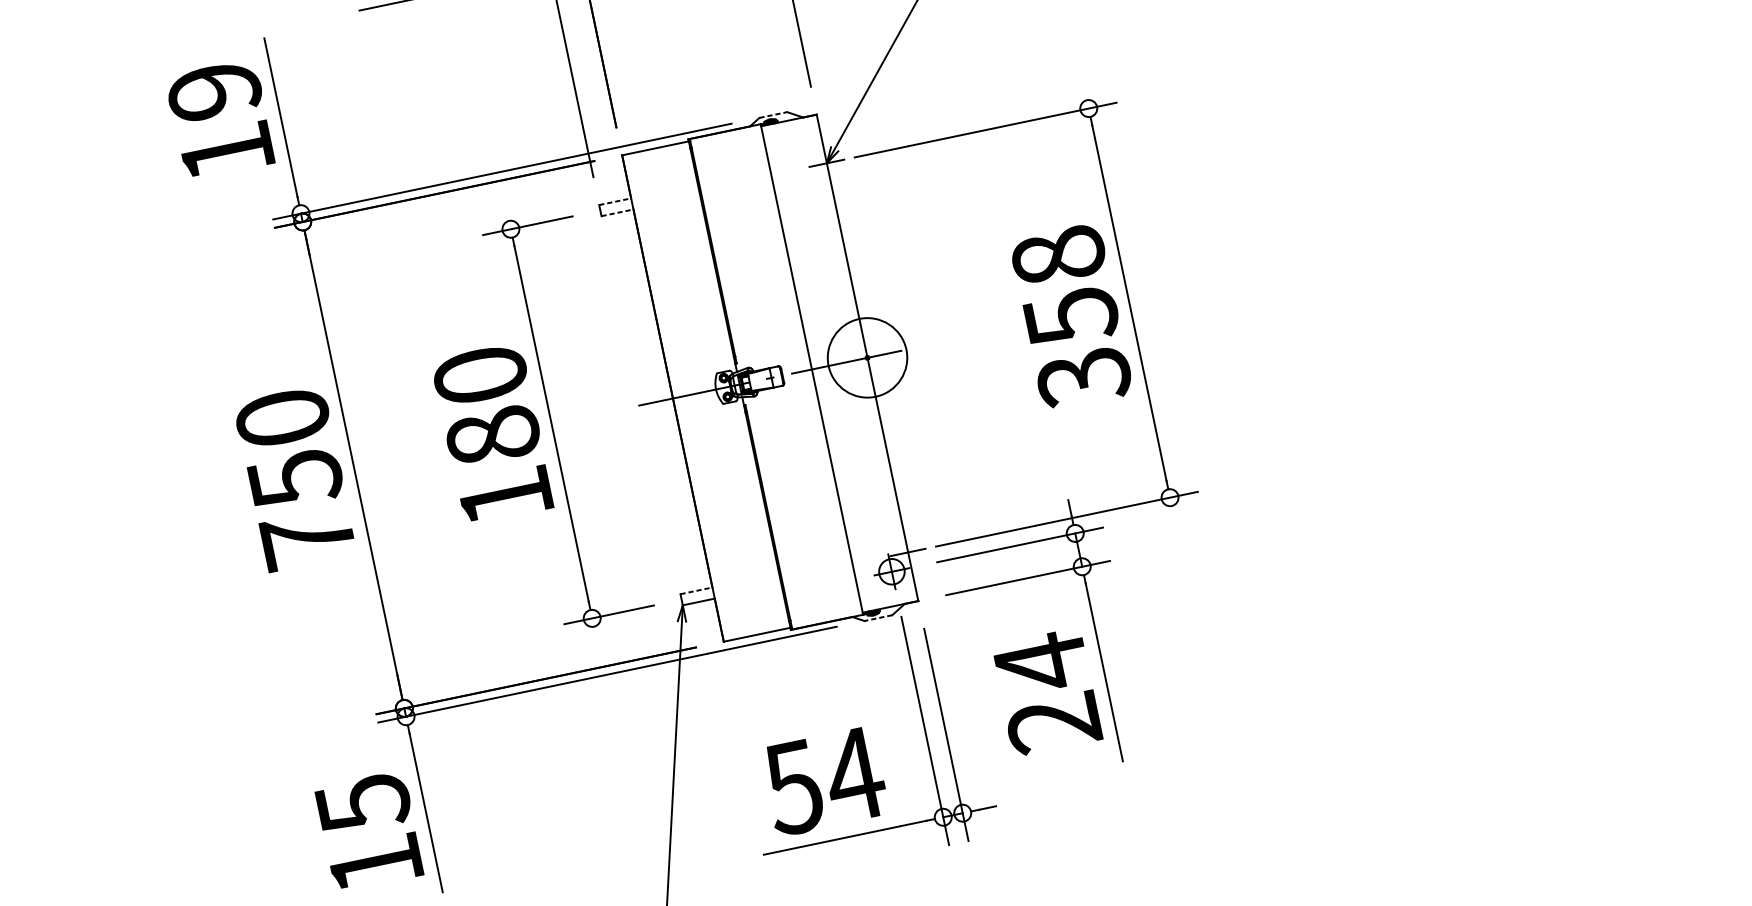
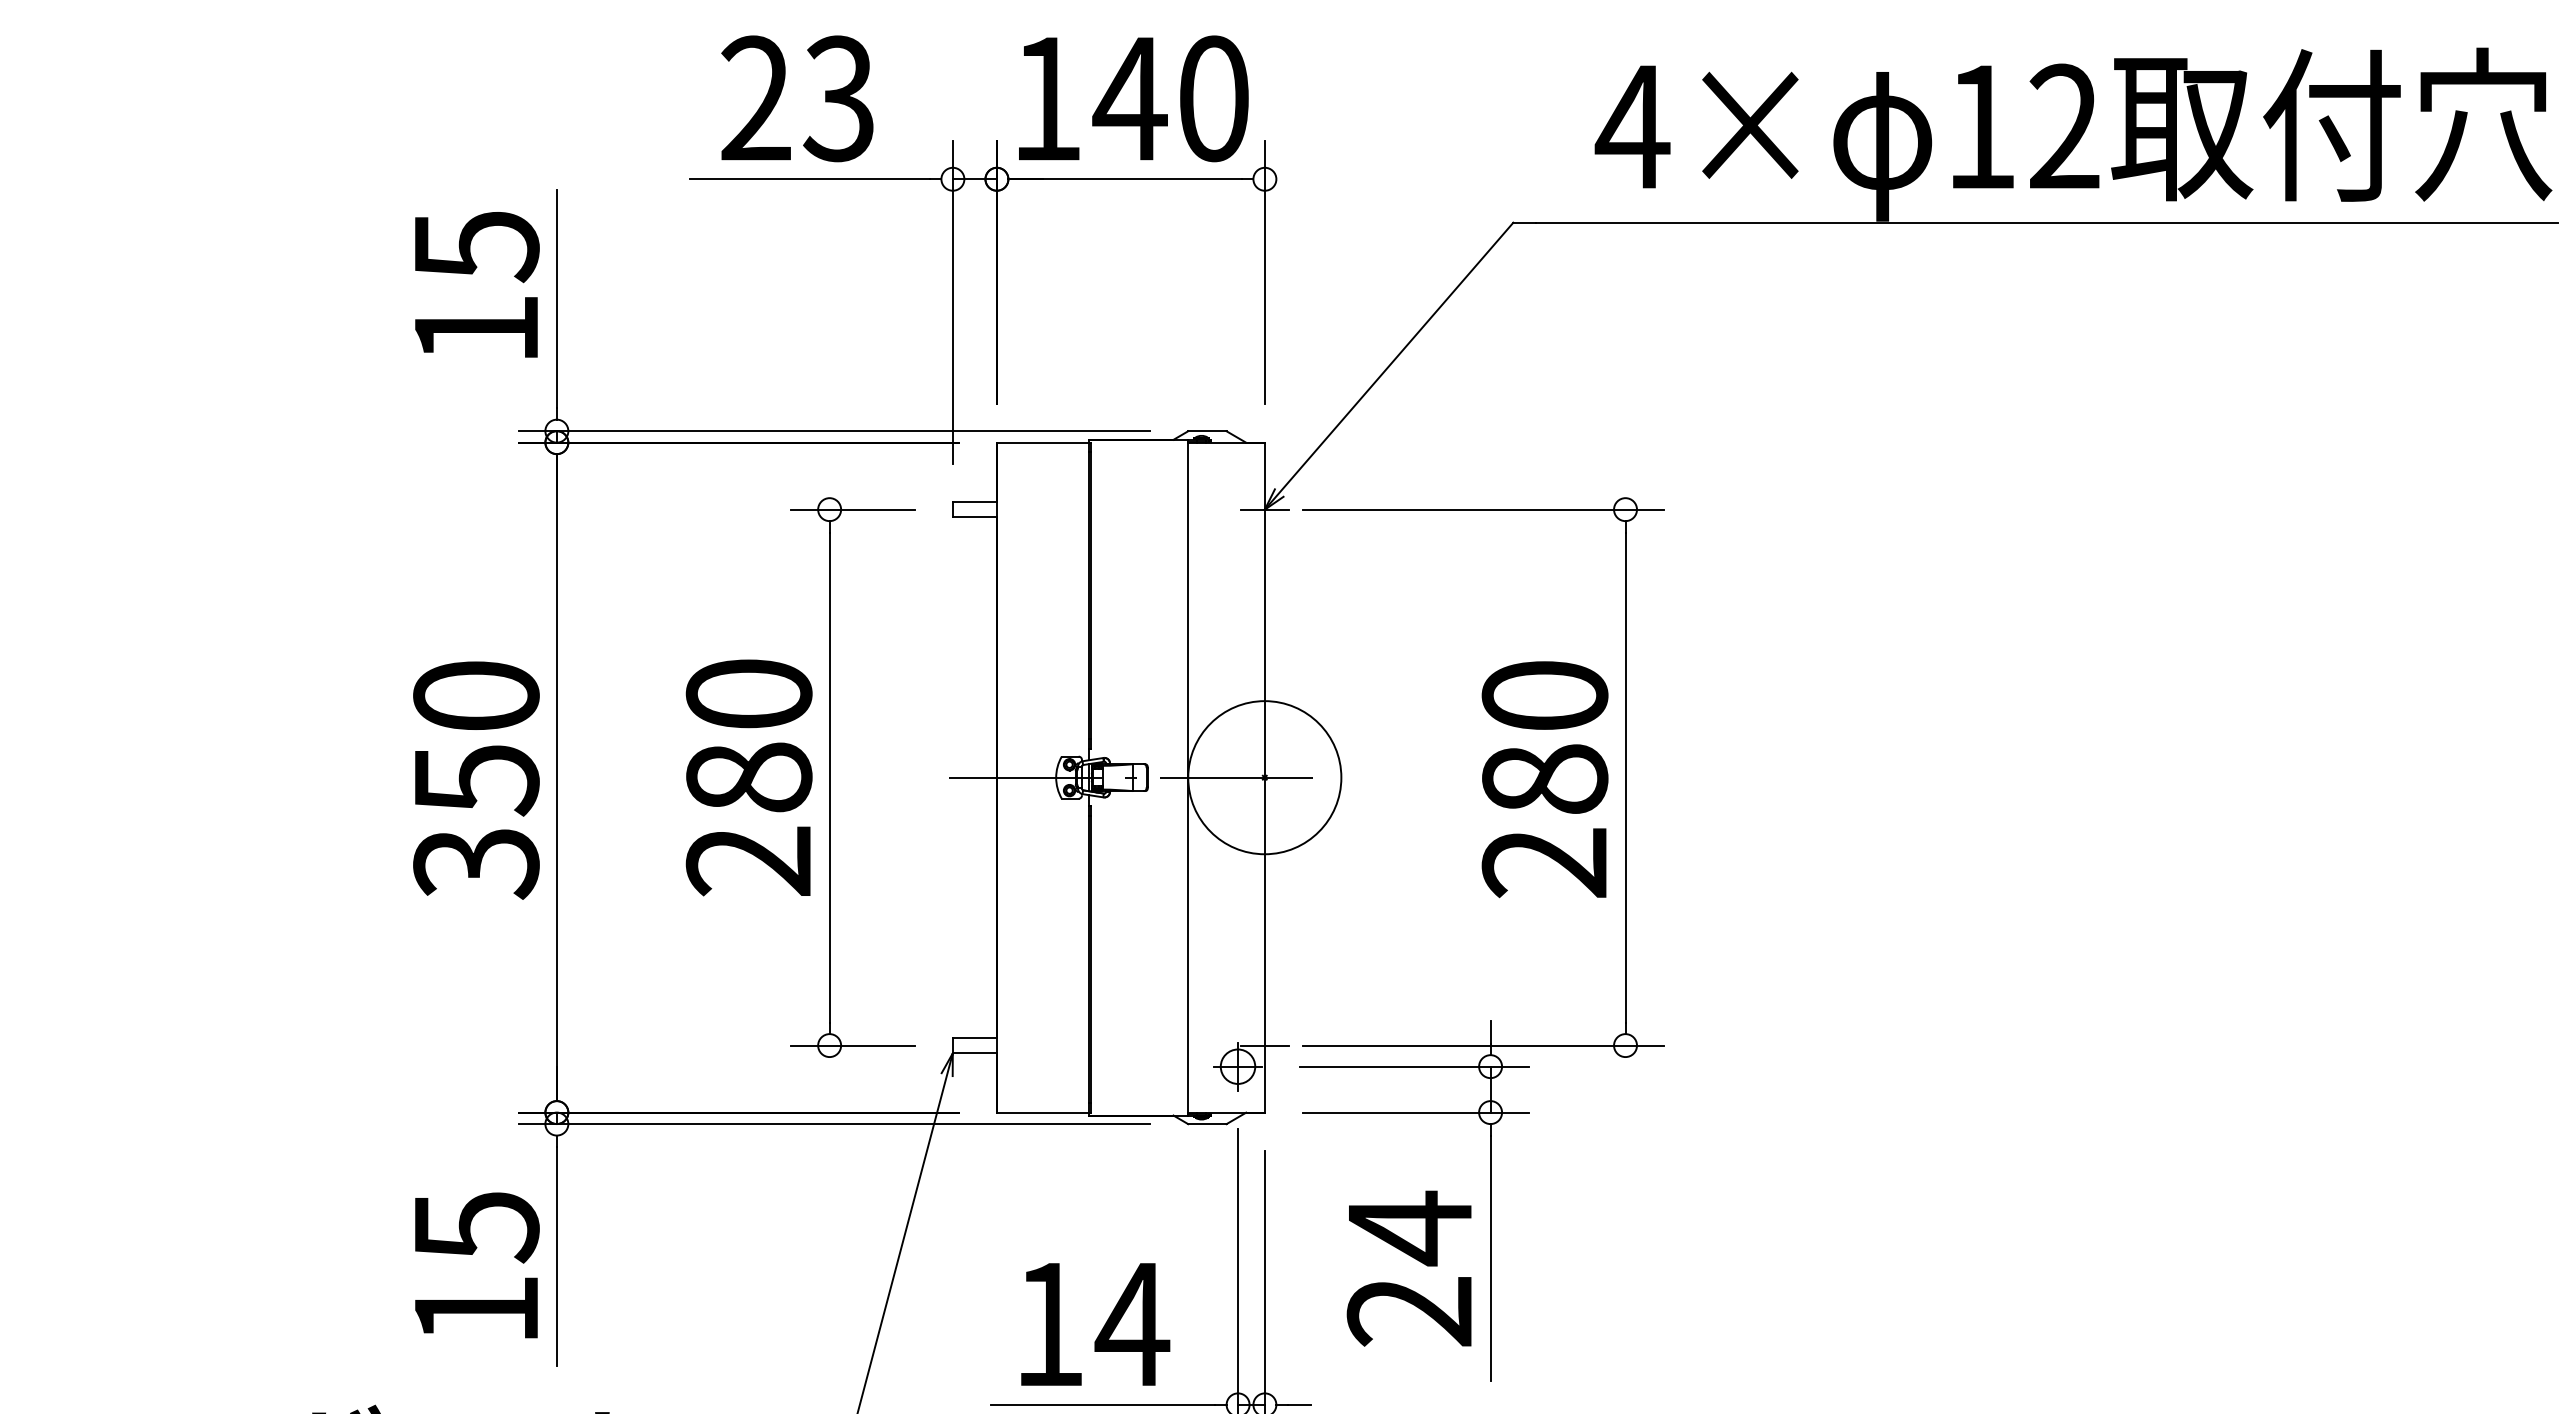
text: (214, 92) -> (476, 247), 19 -> 15
line: (773, 115) -> (1207, 431), dashed -> solid
line: (615, 201) -> (975, 502), dashed -> solid
line: (618, 212) -> (975, 517), dashed -> solid
text: (1070, 316) -> (1544, 779), 358 -> 280
circle: (867, 357) -> (1264, 777), size x1.43
text: (504, 497) -> (747, 861), 180 -> 280
text: (308, 539) -> (476, 863), 750 -> 350
line: (697, 591) -> (975, 1038), dashed -> solid
line: (877, 618) -> (1206, 1124), dashed -> solid
text: (792, 788) -> (1047, 1325), 54 -> 14

